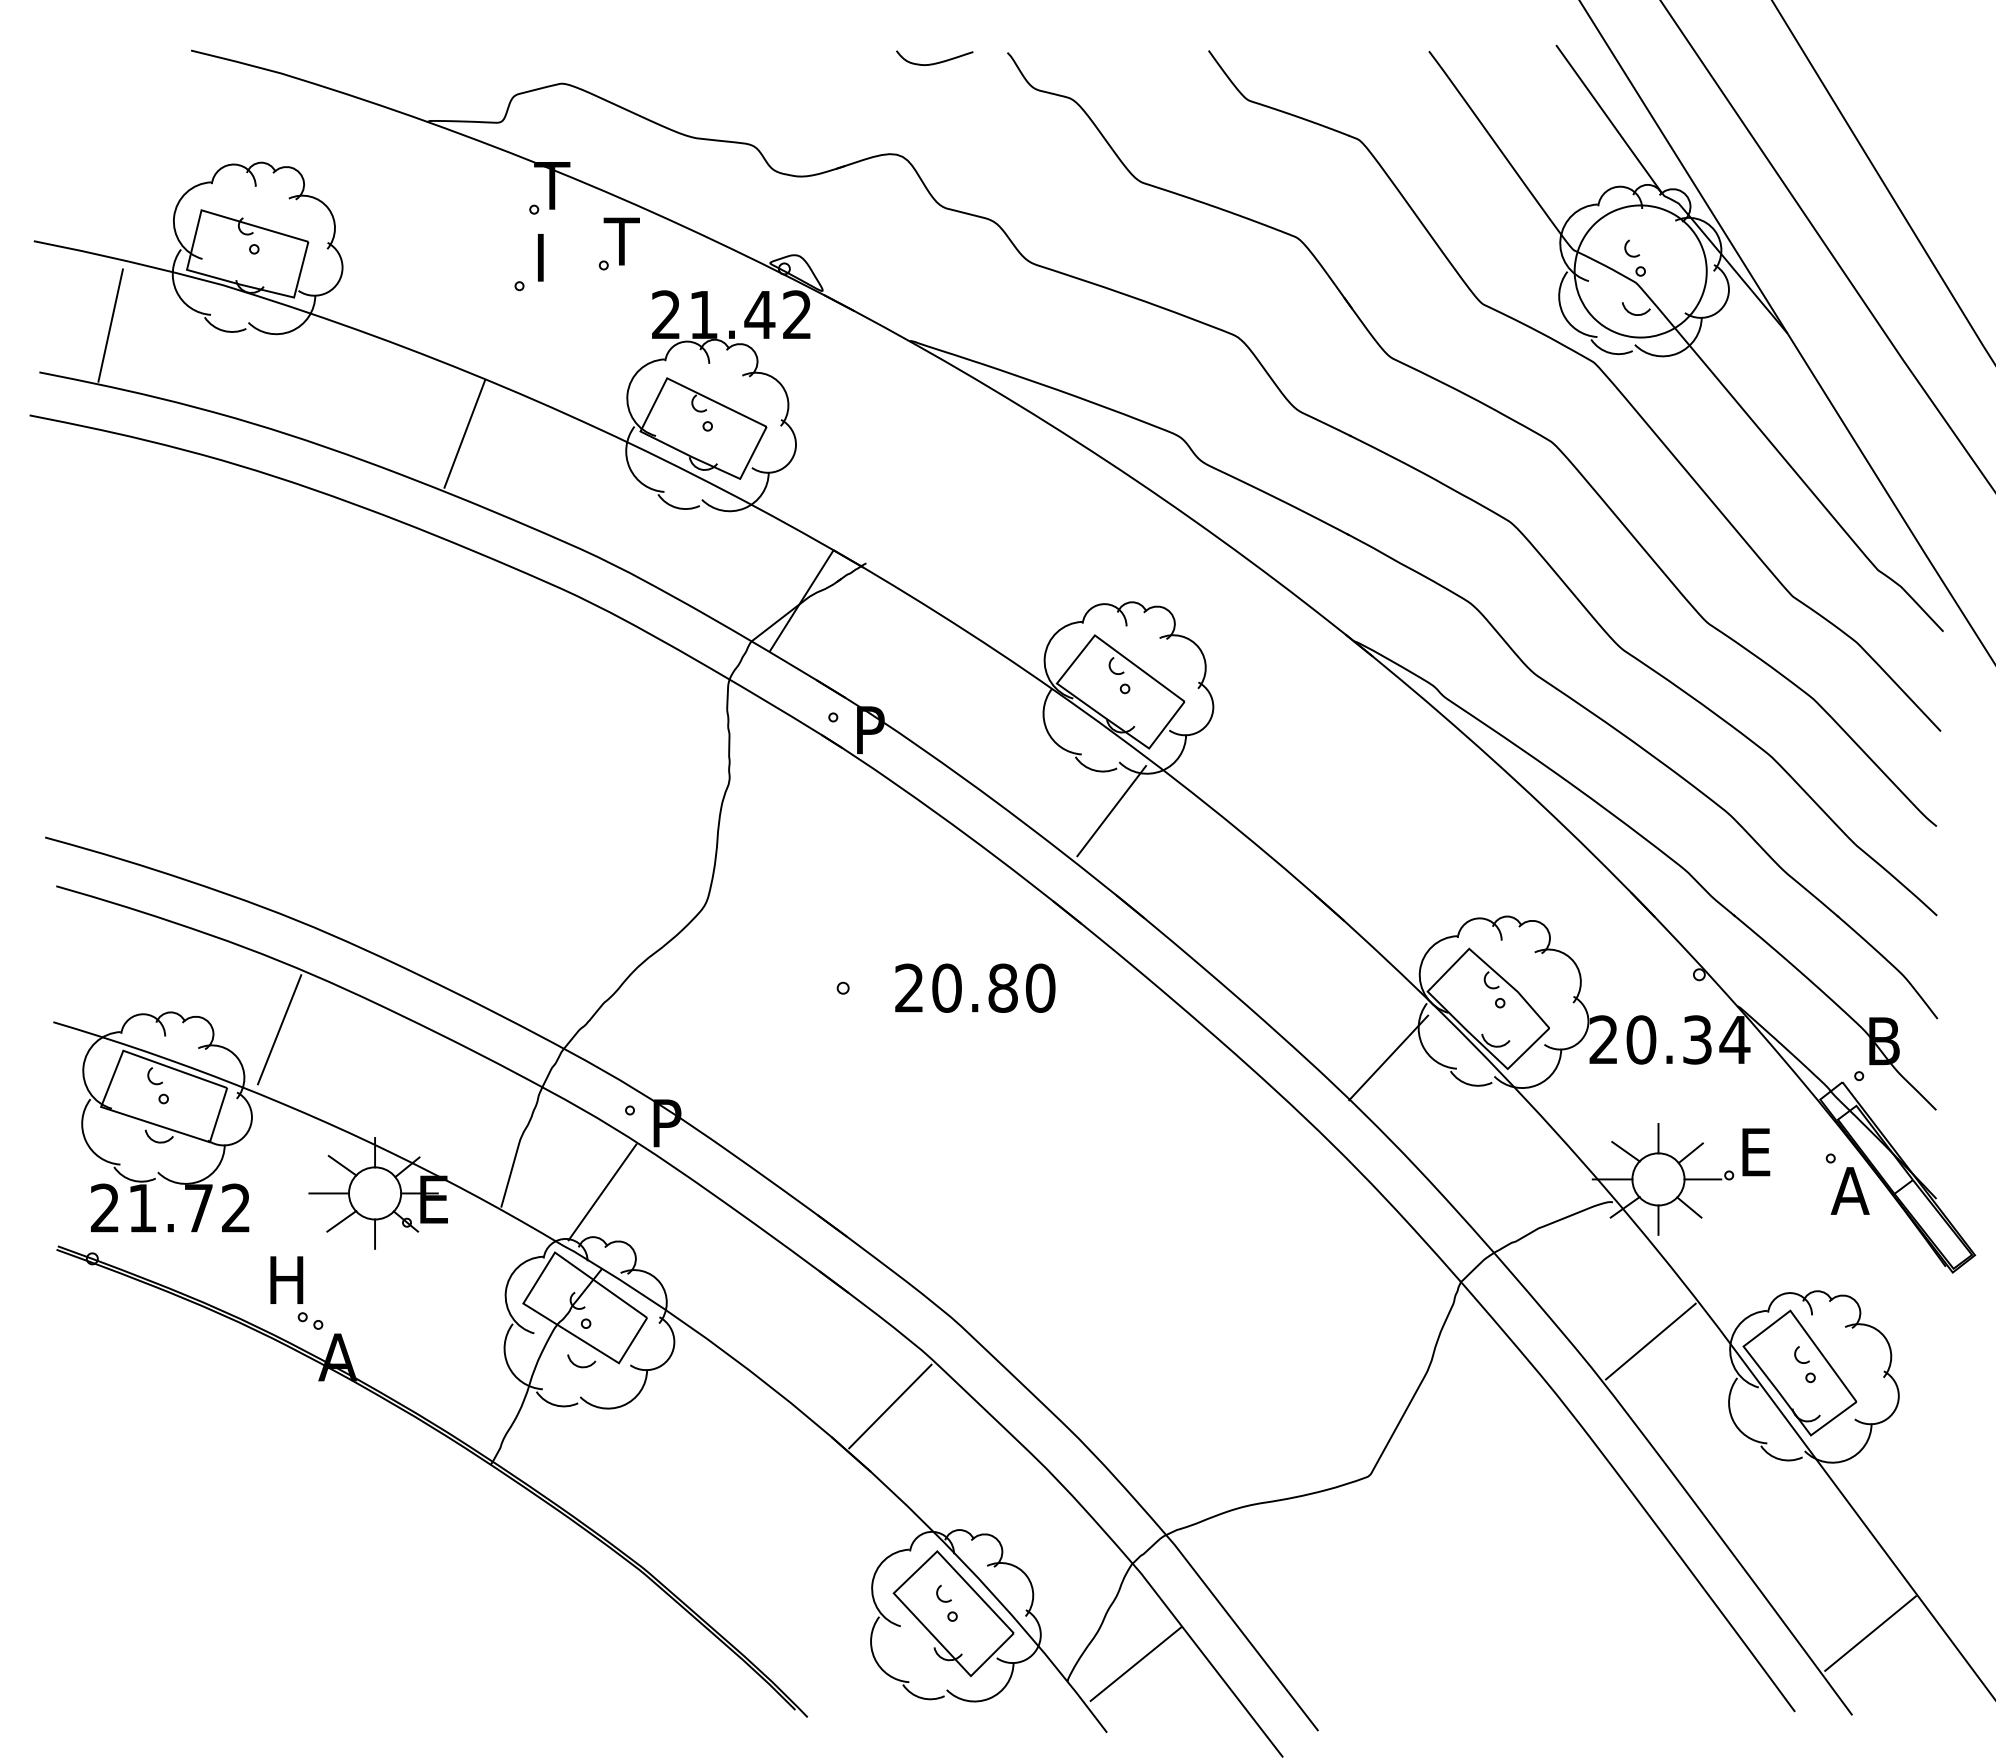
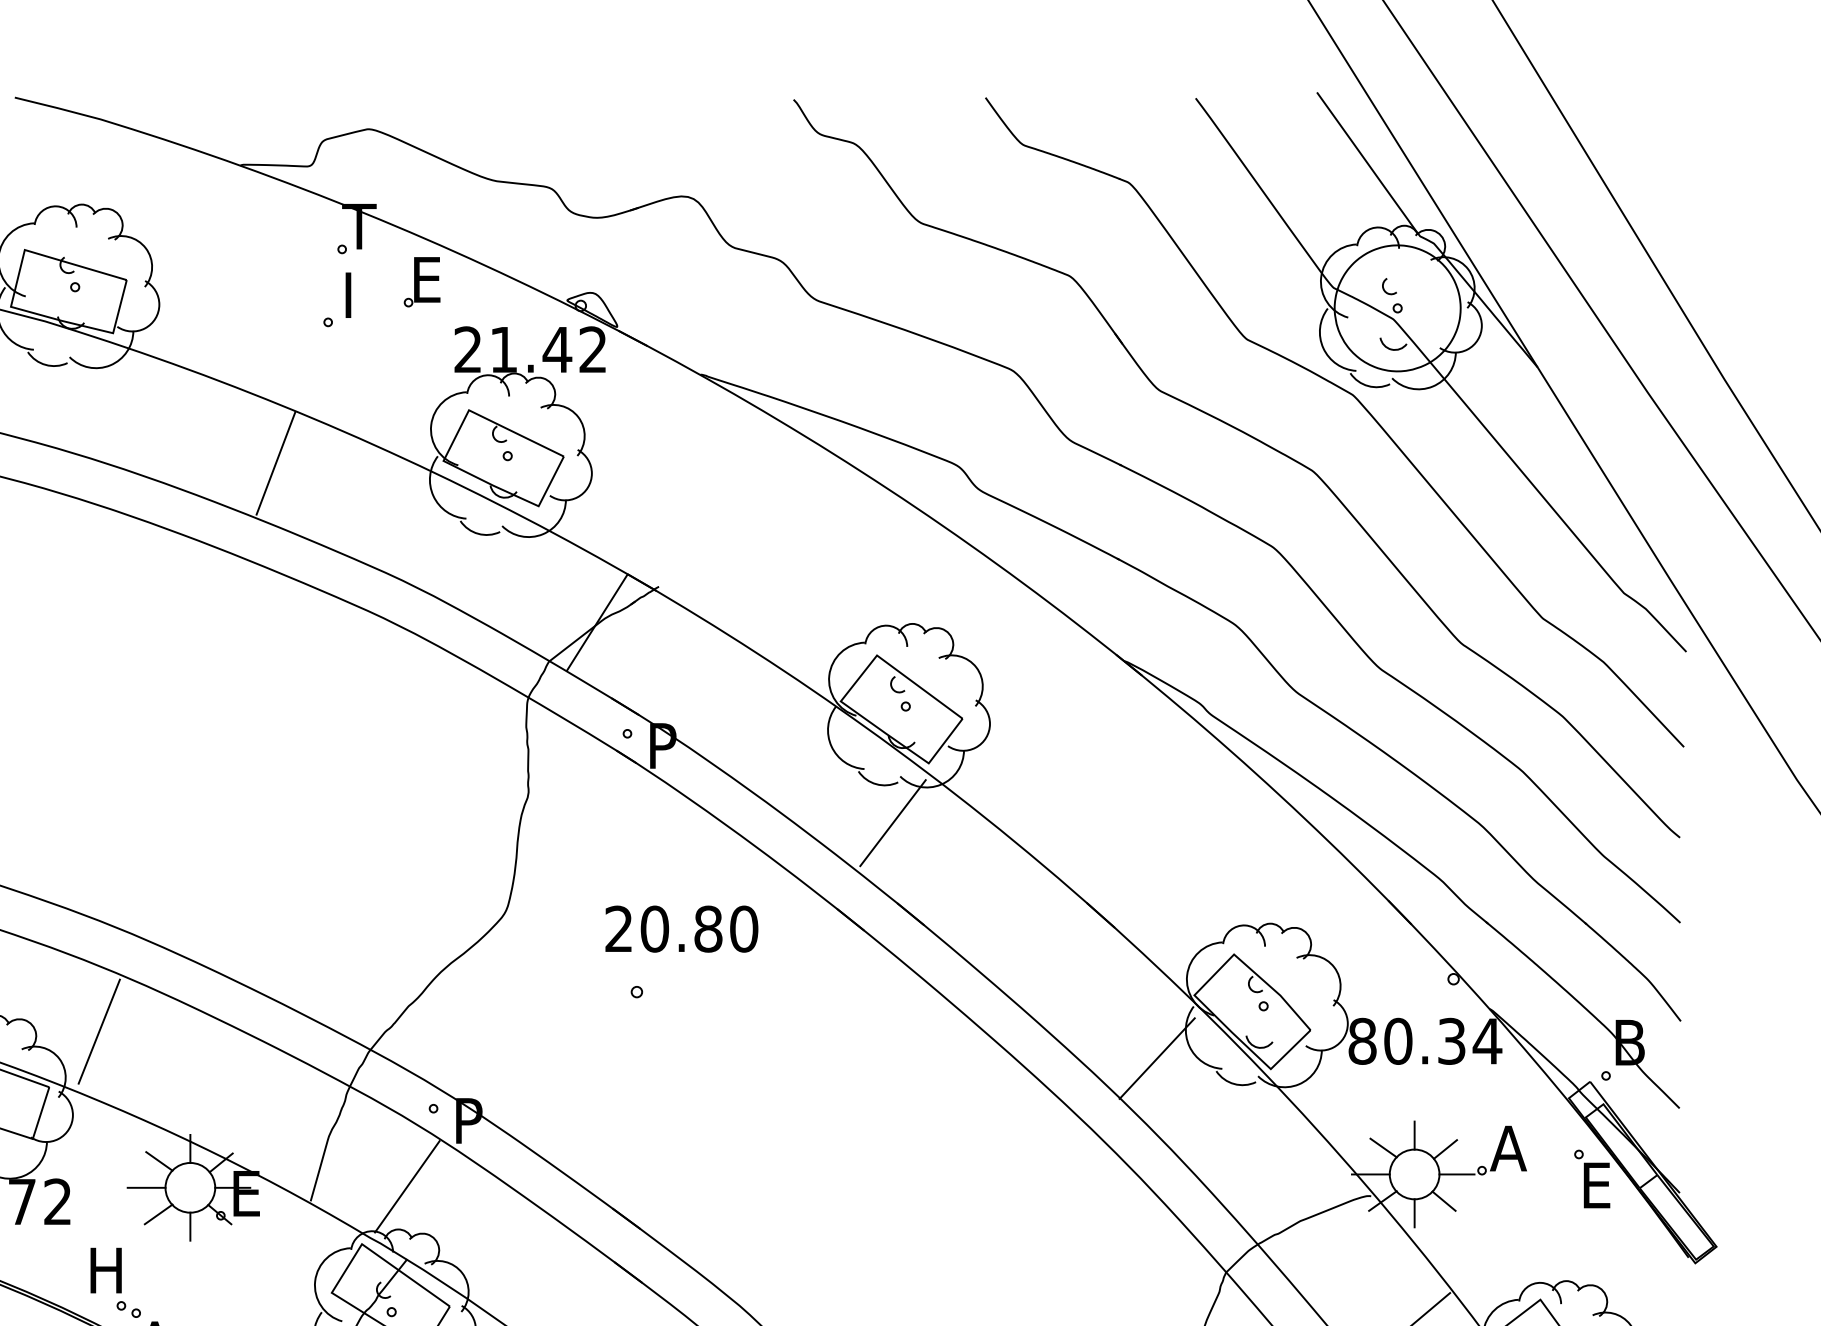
curve: (935, 62) -> (724, 109), removed
text: (621, 241) -> (425, 279), T -> E
text: (975, 987) -> (682, 928), moved
text: (1603, 1039) -> (1362, 1040), 20.34 -> 80.34
text: (1756, 1152) -> (1508, 1148), E -> A
text: (1849, 1190) -> (1596, 1185), A -> E

